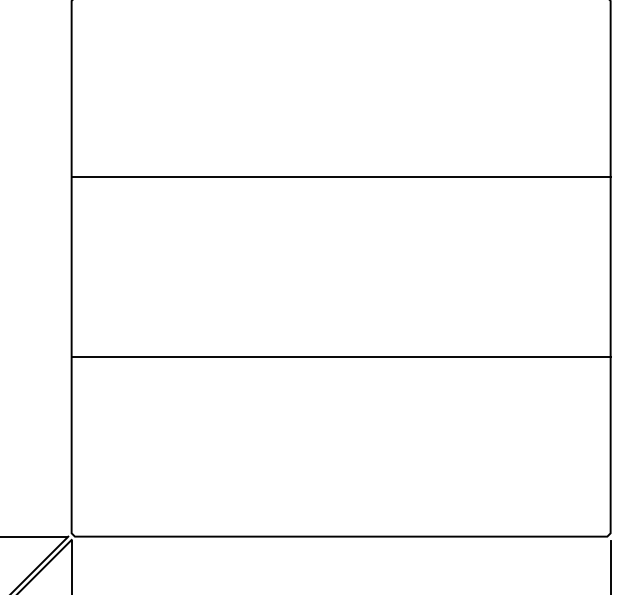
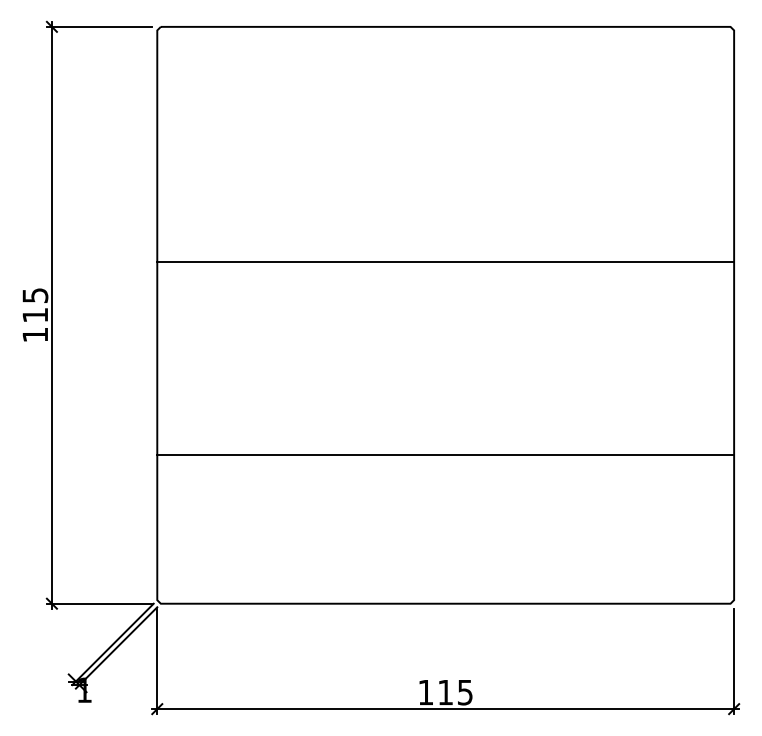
line: (340, 177) -> (445, 262), moved
line: (340, 357) -> (445, 454), moved

